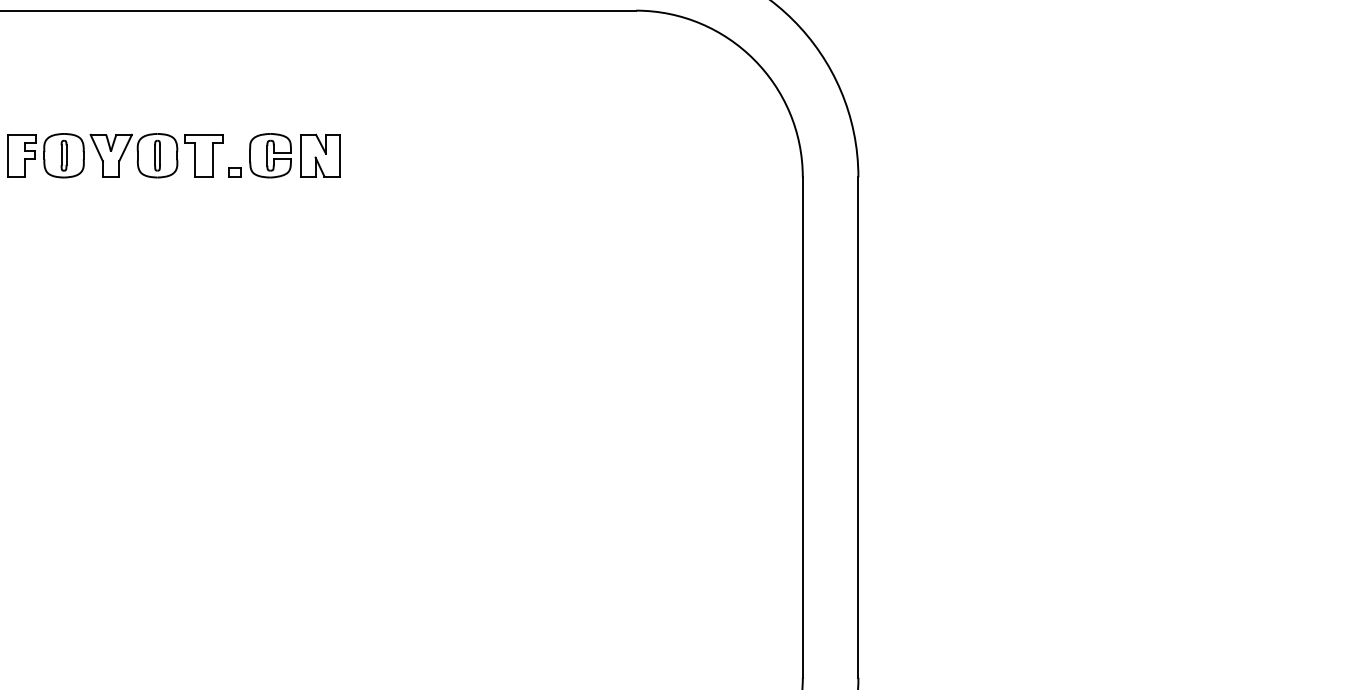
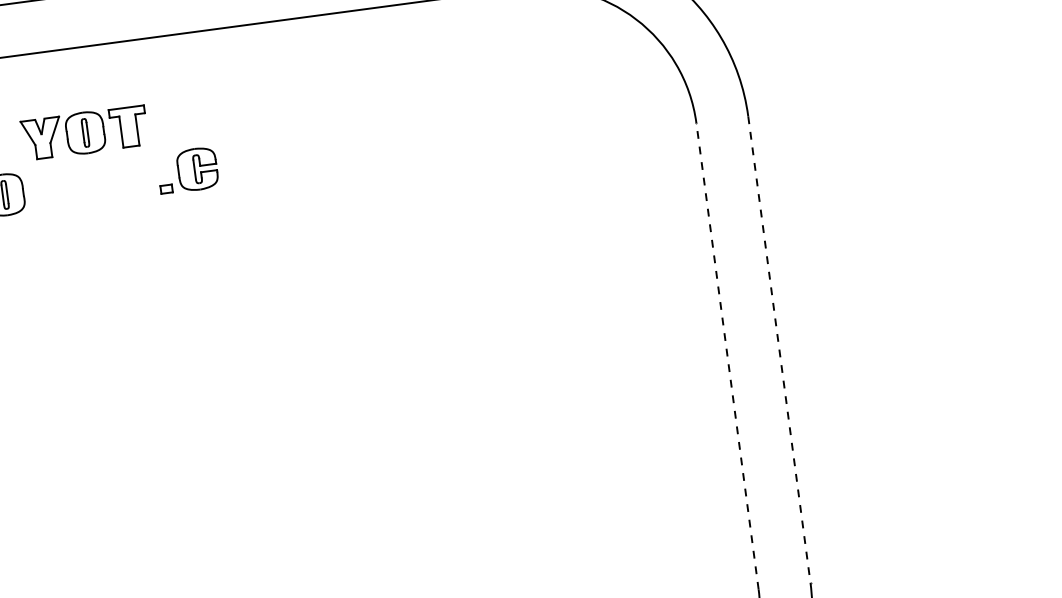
part: (156, 155) -> (84, 132), moved
part: (320, 155) -> (244, 162), removed
line: (802, 427) -> (727, 356), solid -> dashed
line: (858, 428) -> (779, 350), solid -> dashed

